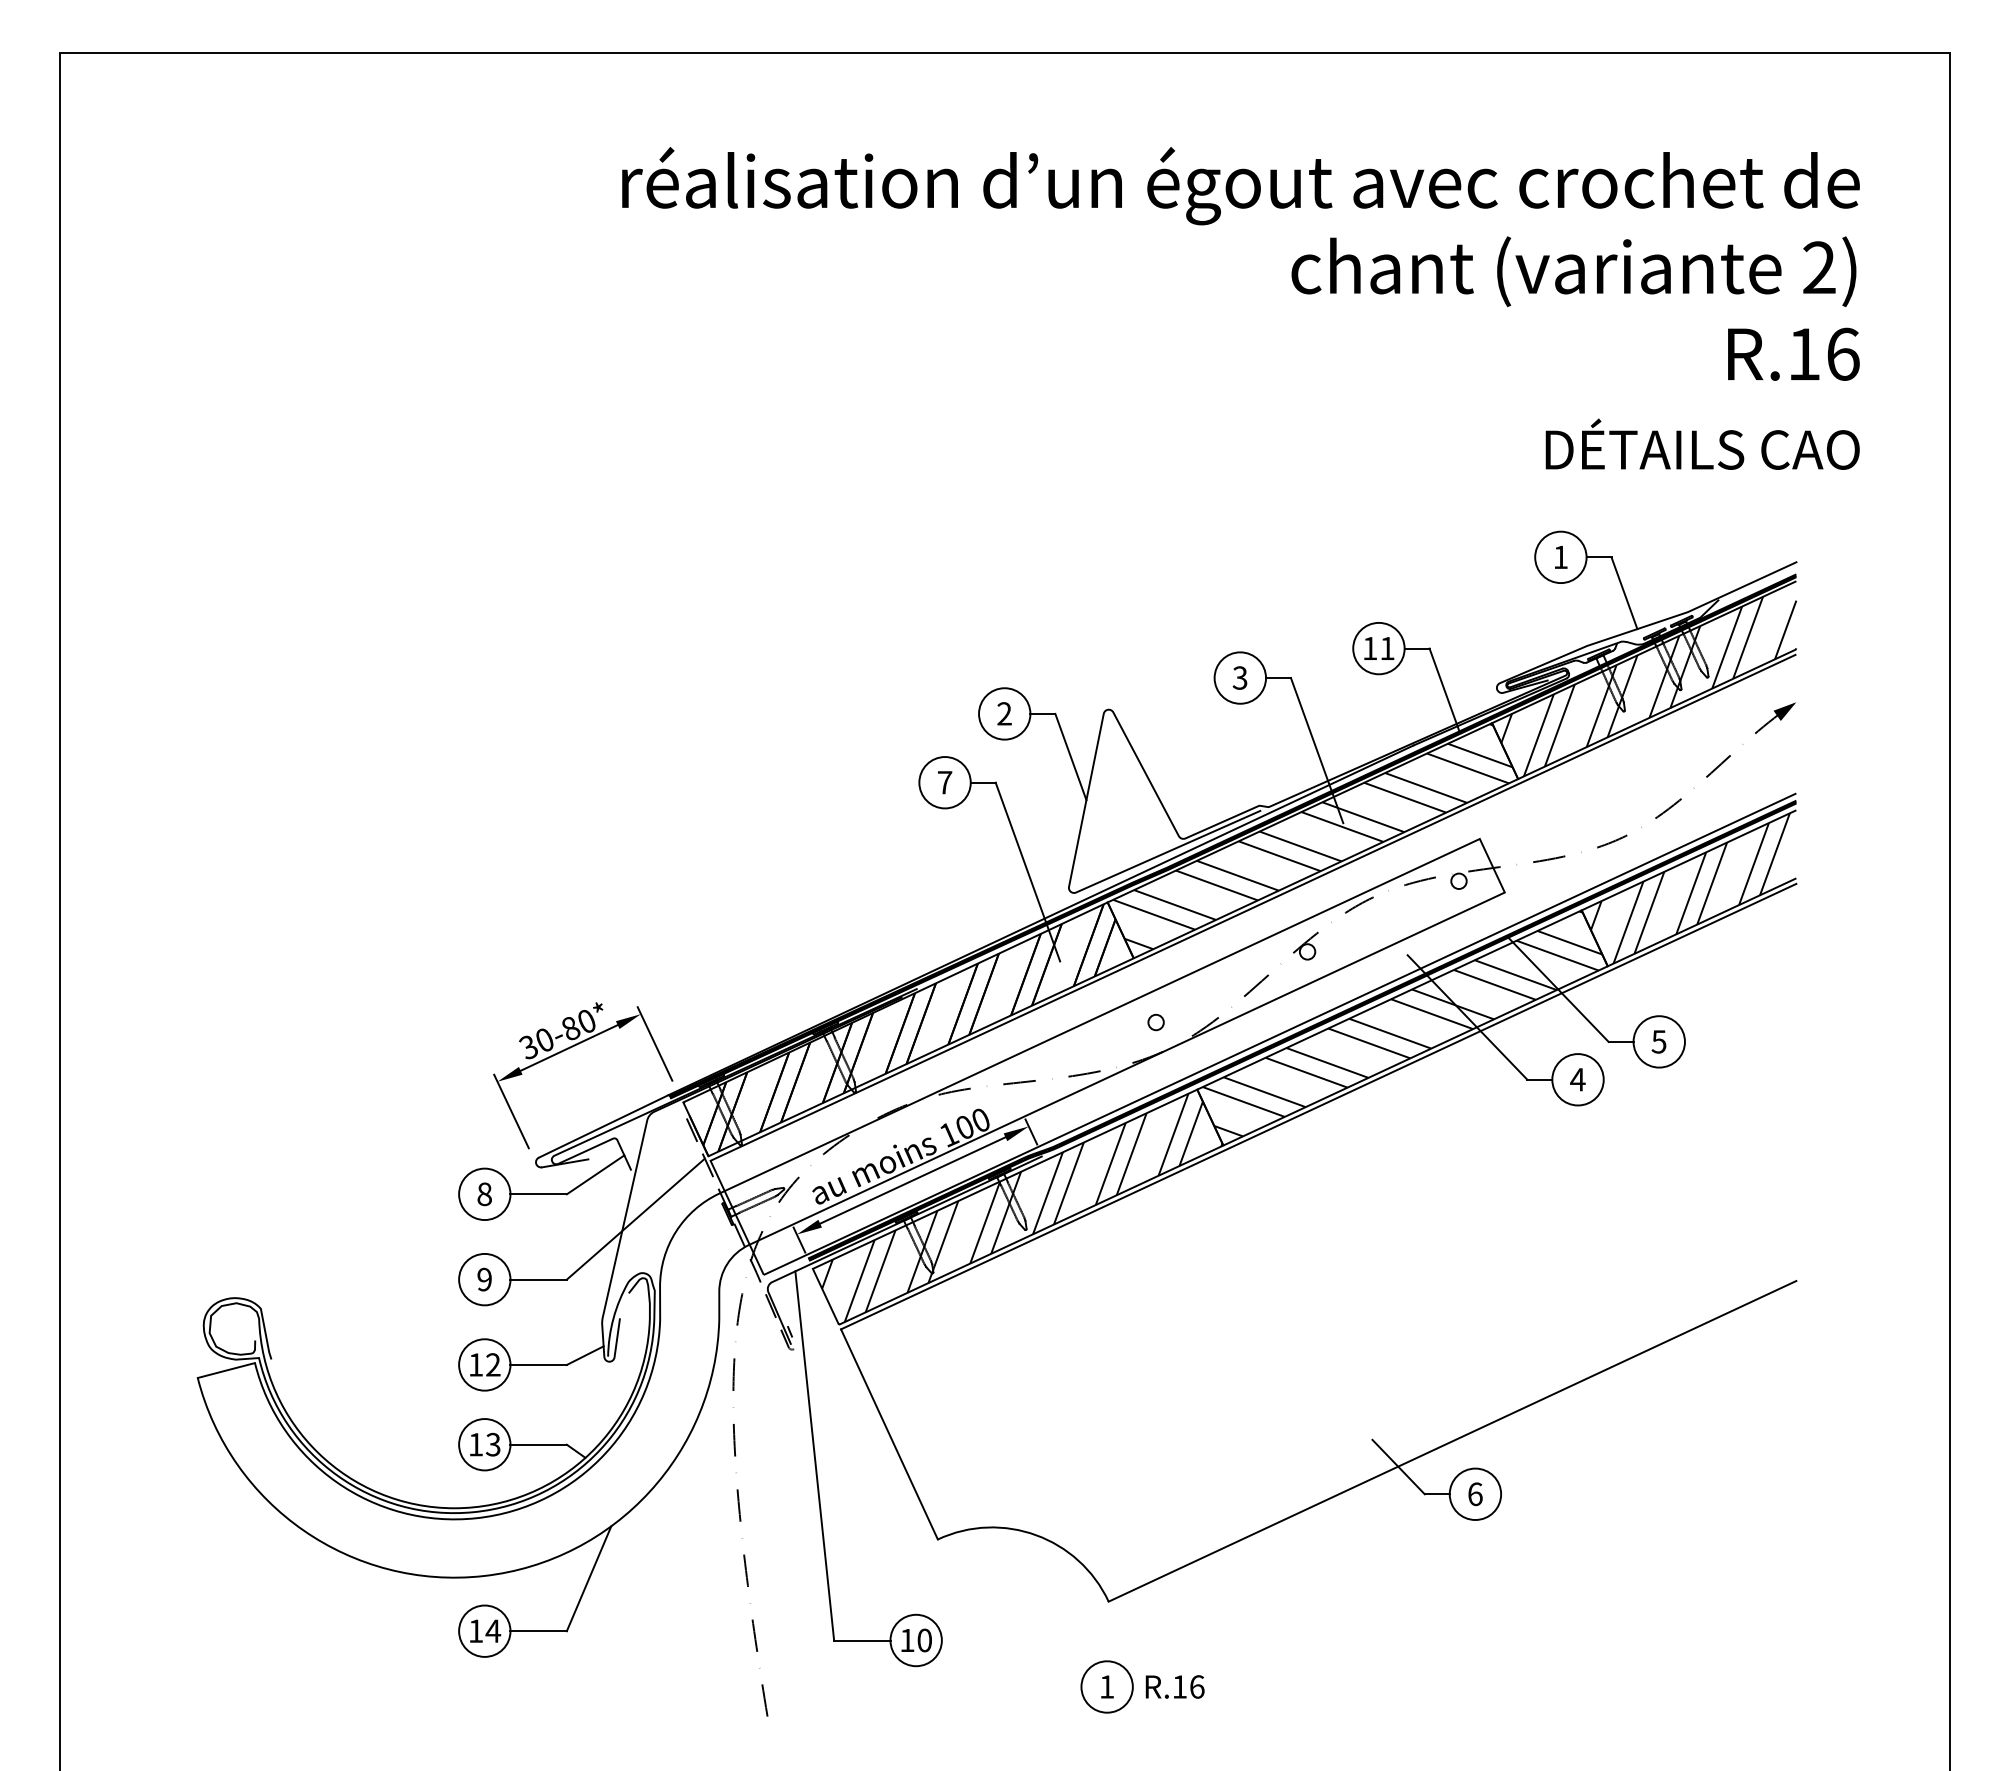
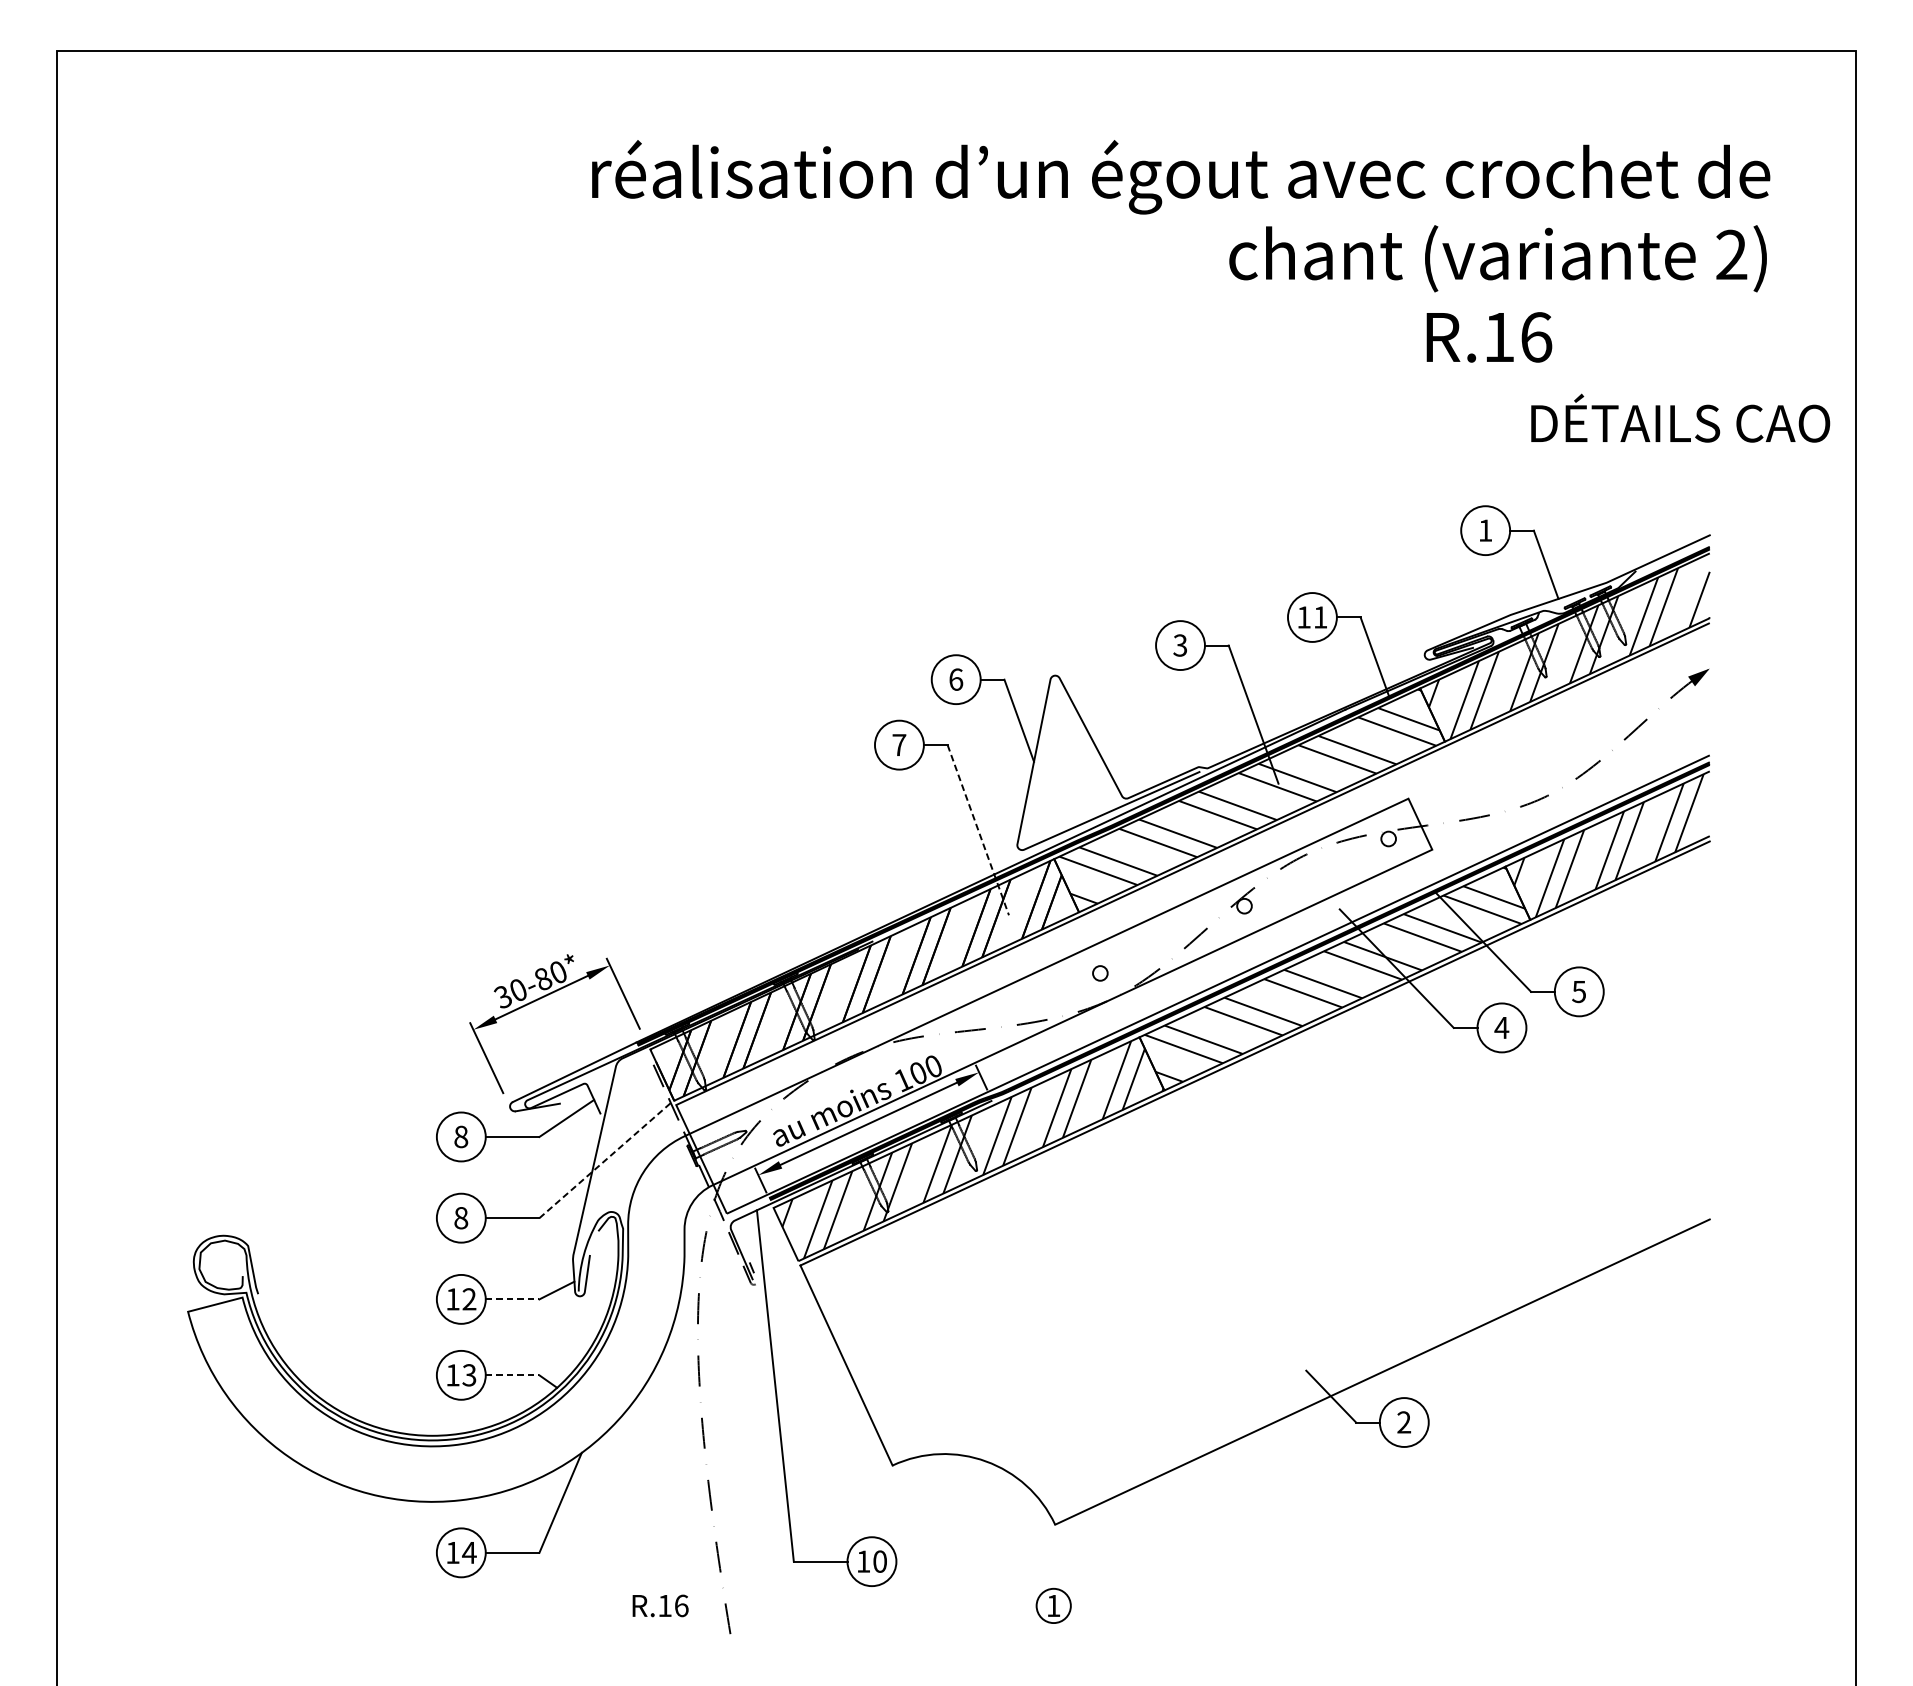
text: (1793, 353) -> (1489, 336), moved
text: (1702, 443) -> (1680, 417), moved
text: (1004, 713) -> (956, 679), 2 -> 6
line: (1027, 872) -> (977, 830), solid -> dashed
line: (635, 1219) -> (604, 1160), solid -> dashed
text: (484, 1279) -> (461, 1218), 9 -> 8
line: (539, 1364) -> (513, 1298), solid -> dashed
line: (539, 1444) -> (513, 1375), solid -> dashed
text: (1475, 1494) -> (1404, 1422), 6 -> 2
circle: (1106, 1686) -> (1053, 1605), size x0.7
text: (1174, 1686) -> (659, 1605), moved

